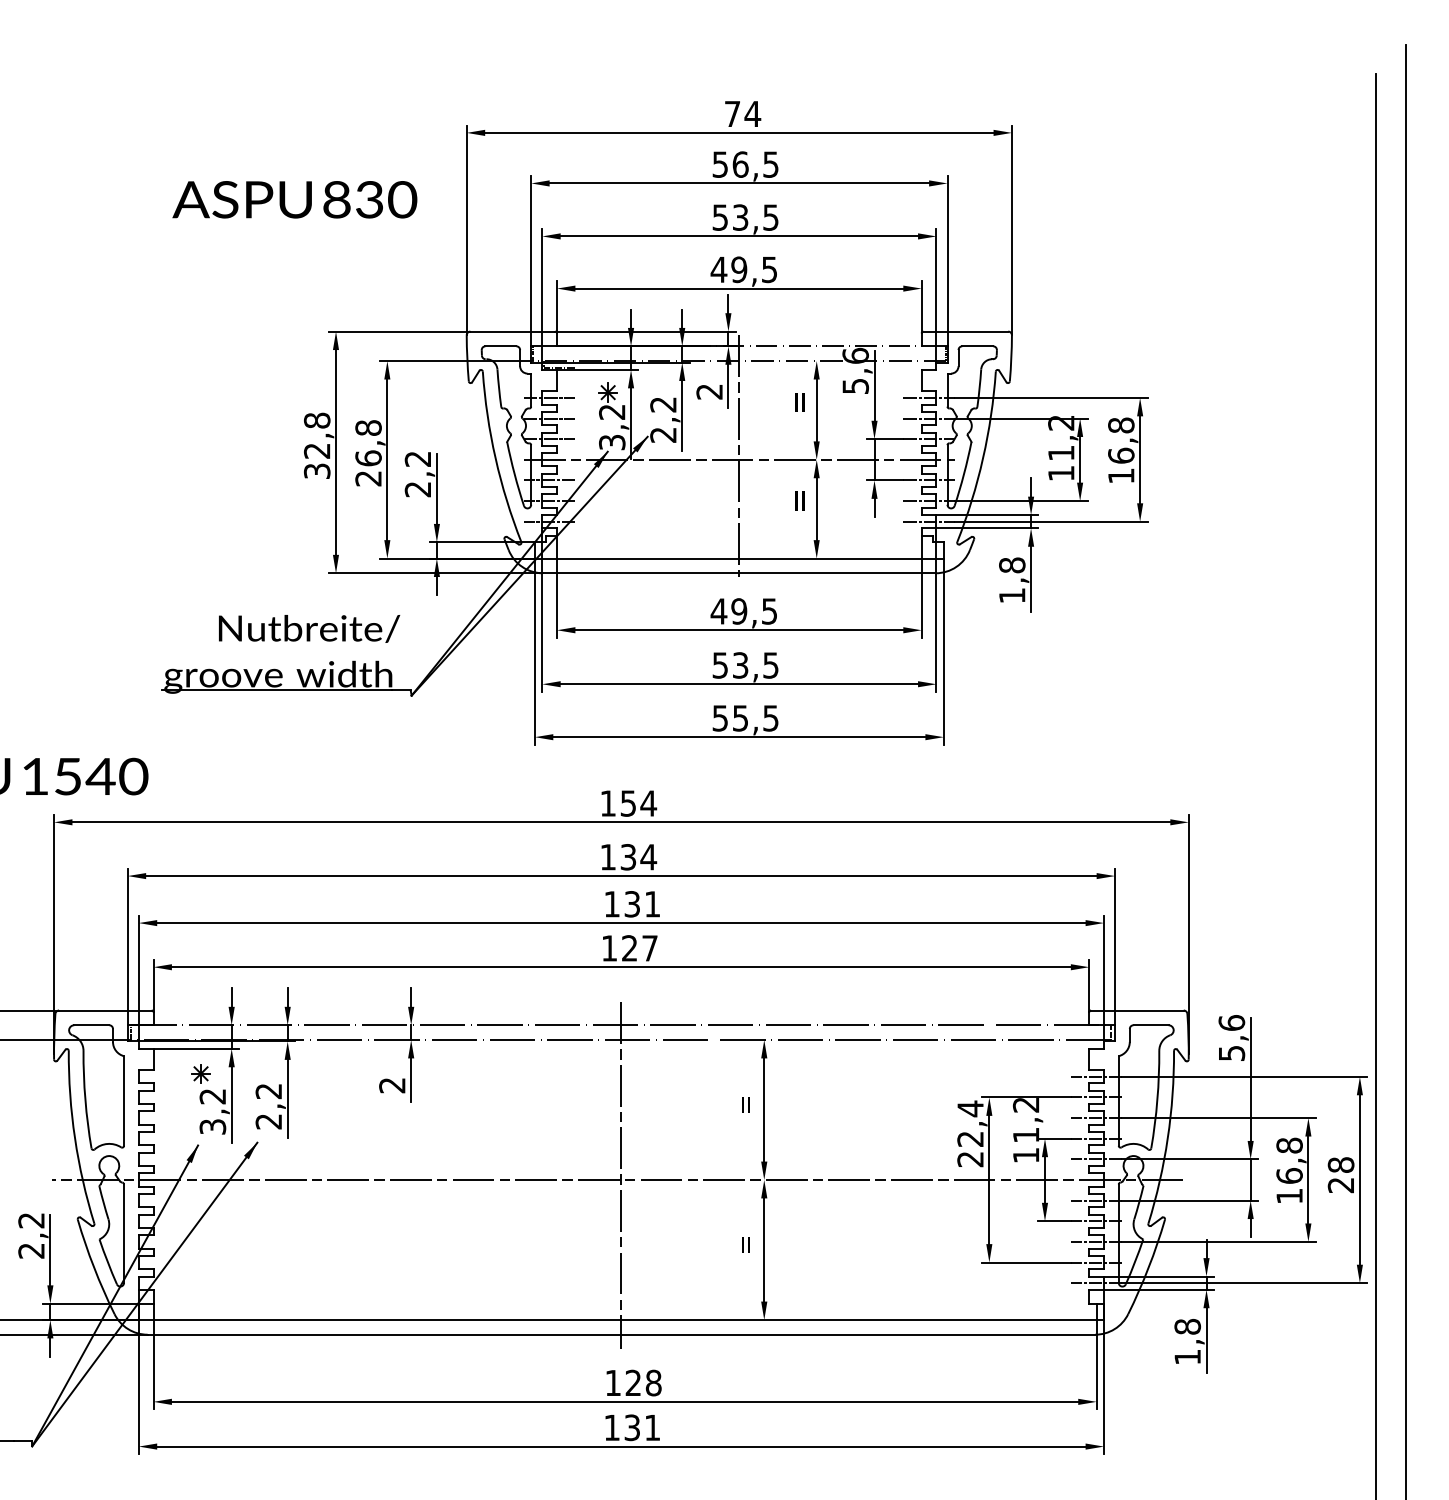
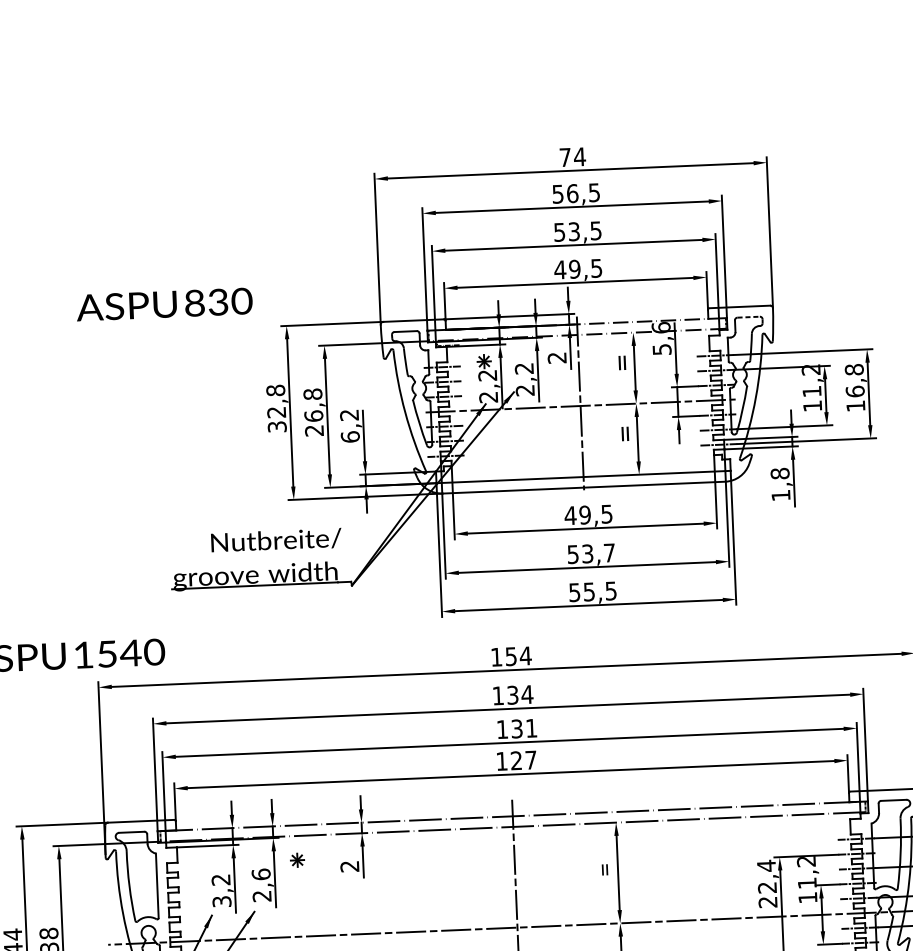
text: (294, 199) -> (164, 304), moved
line: (977, 346) -> (748, 317), solid -> dashed
text: (612, 442) -> (488, 397), 3,2 -> 2,2
text: (417, 489) -> (349, 437), 2,2 -> 6,2
text: (770, 665) -> (609, 553), 53,5 -> 53,7
part: (200, 1073) -> (297, 860), moved
text: (268, 1091) -> (260, 874), 2,2 -> 2,6

